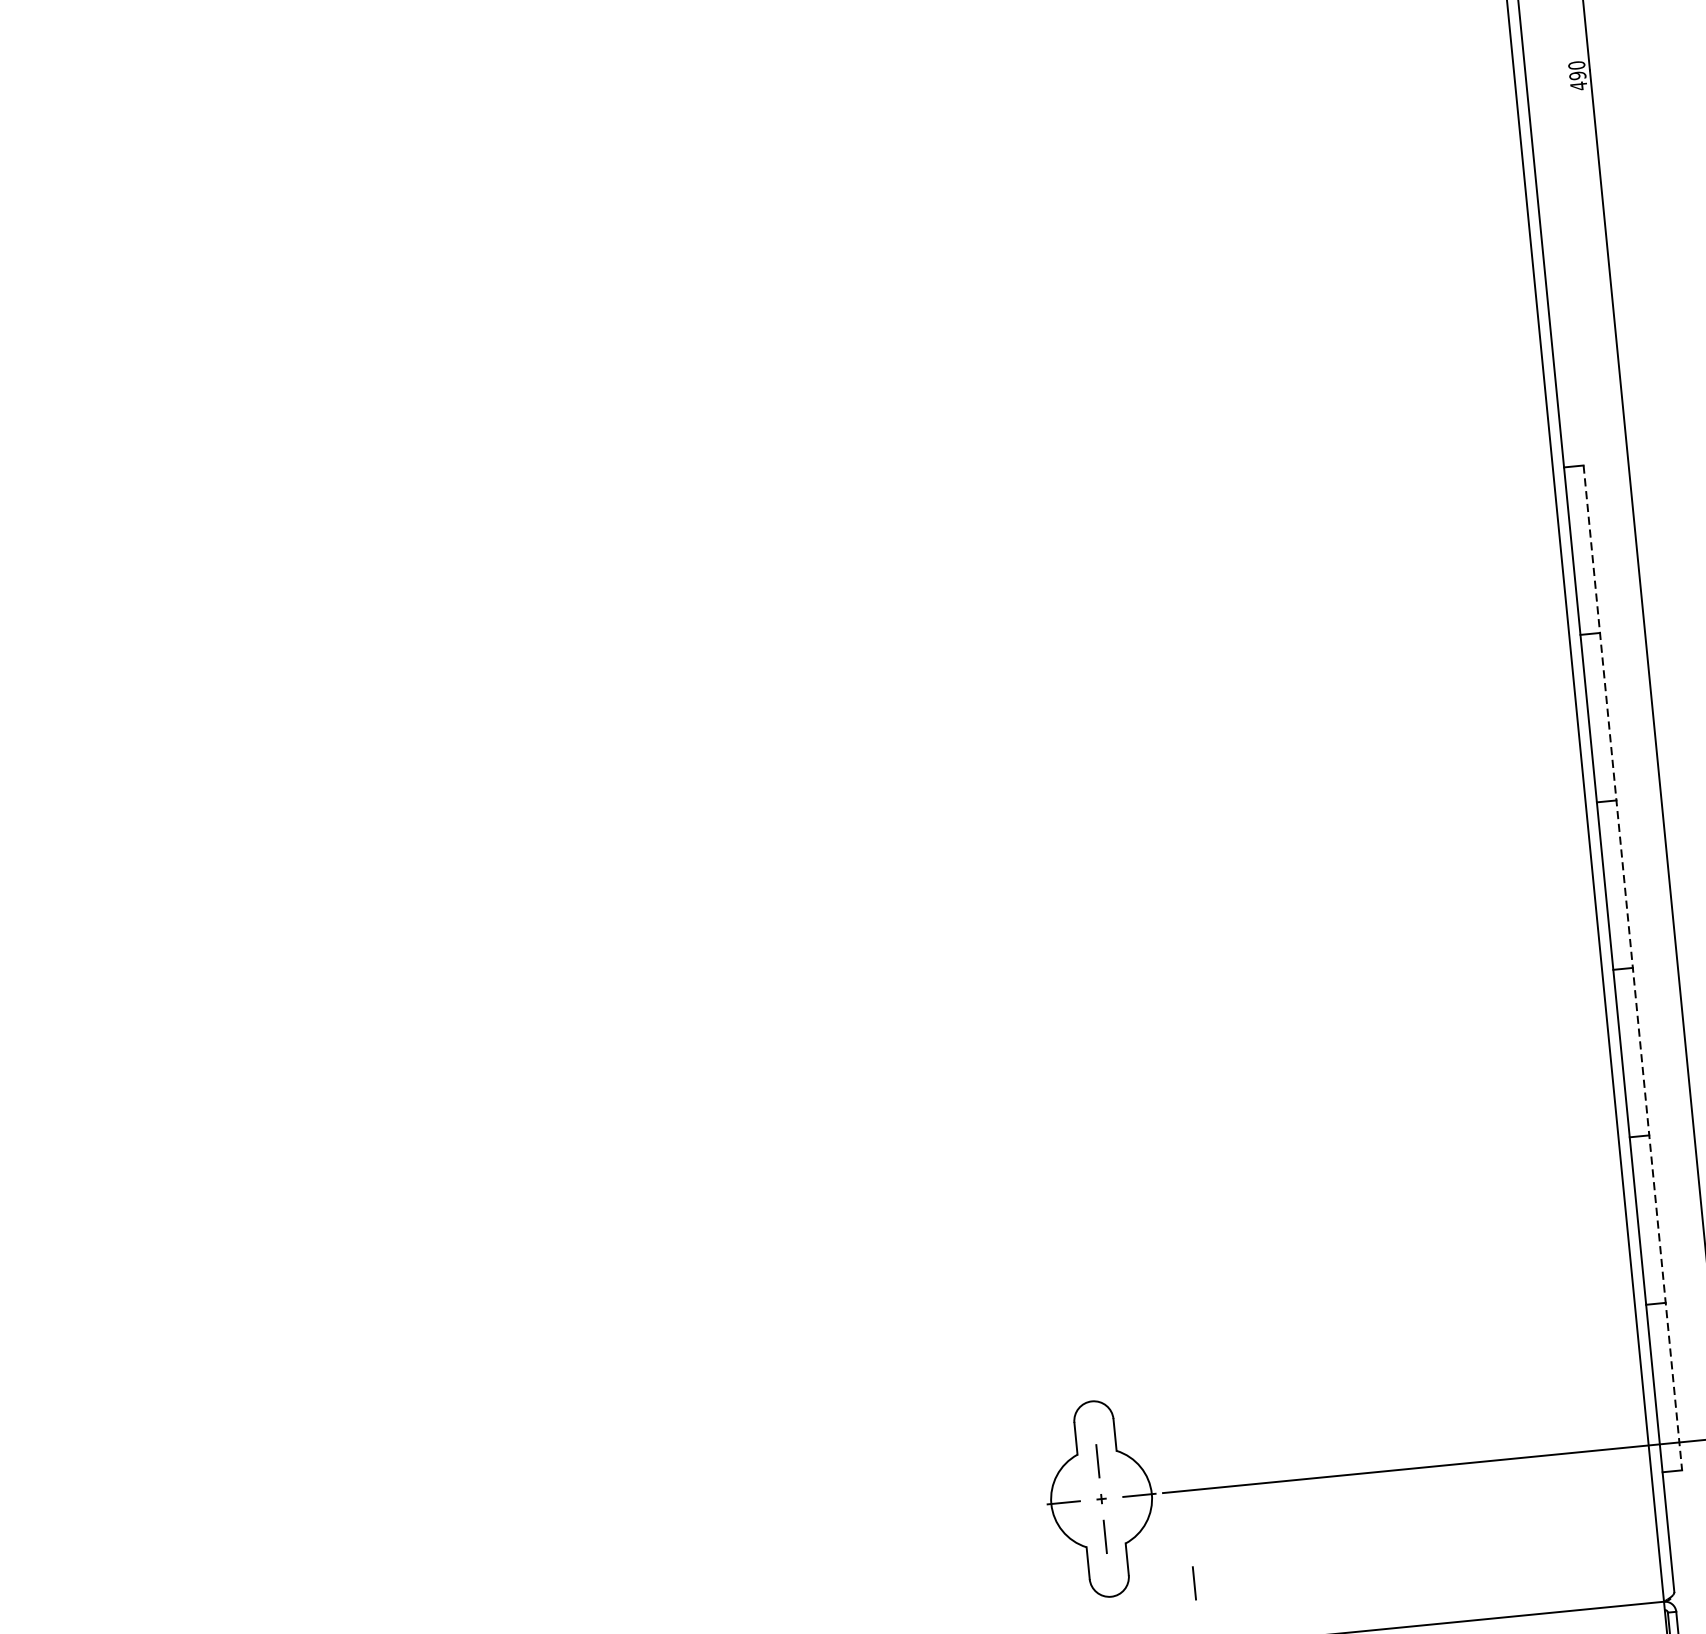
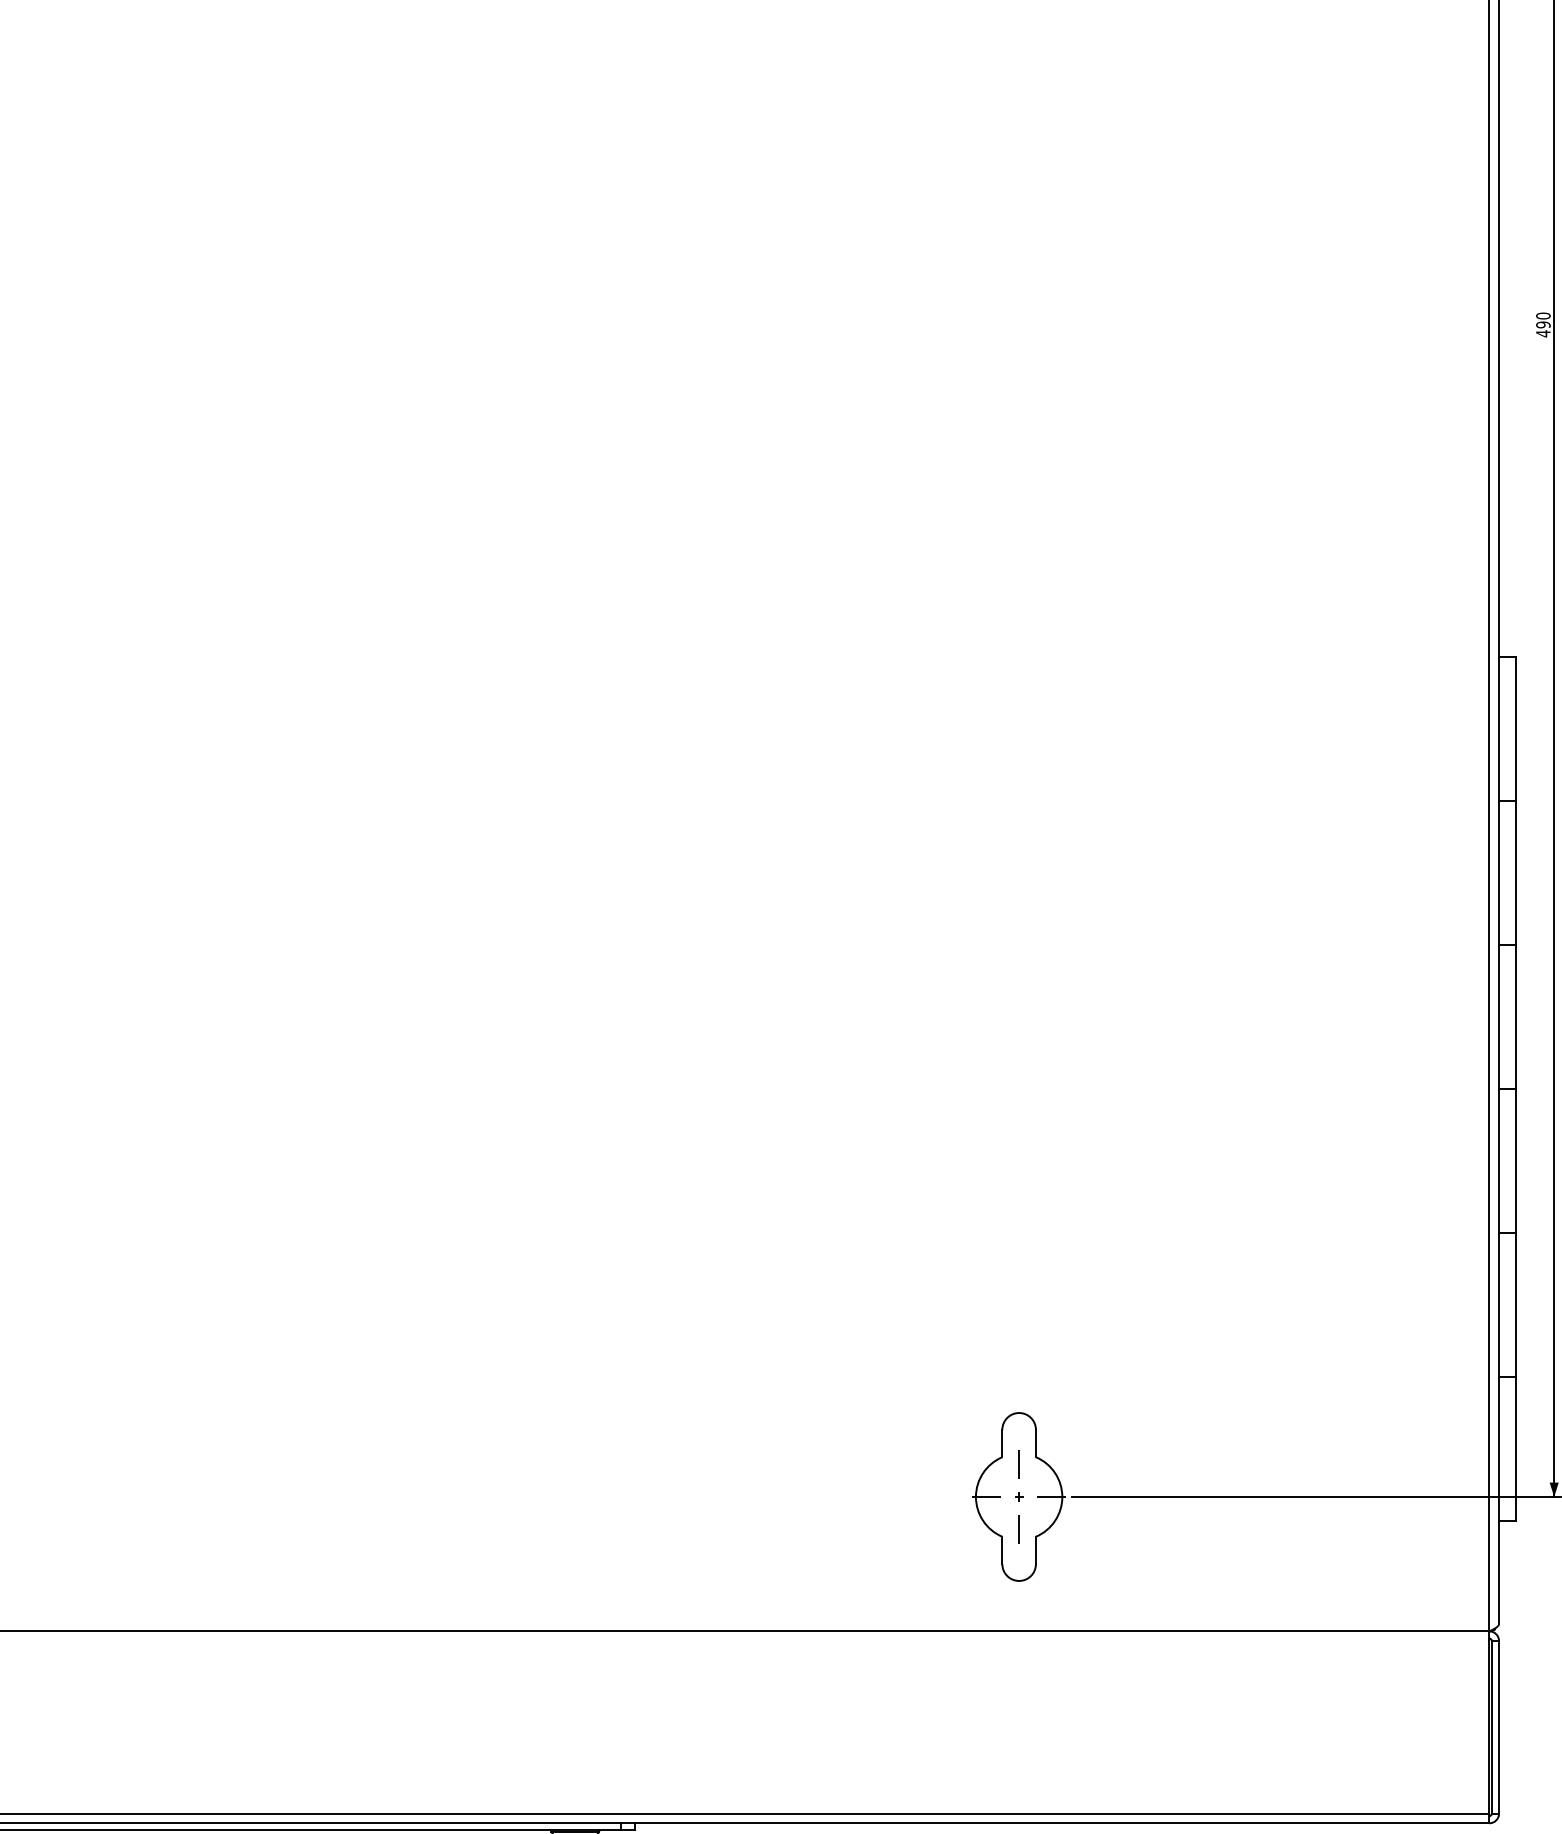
line: (1632, 968) -> (1515, 1089), dashed -> solid
line: (1193, 1583) -> (1090, 1576), removed

